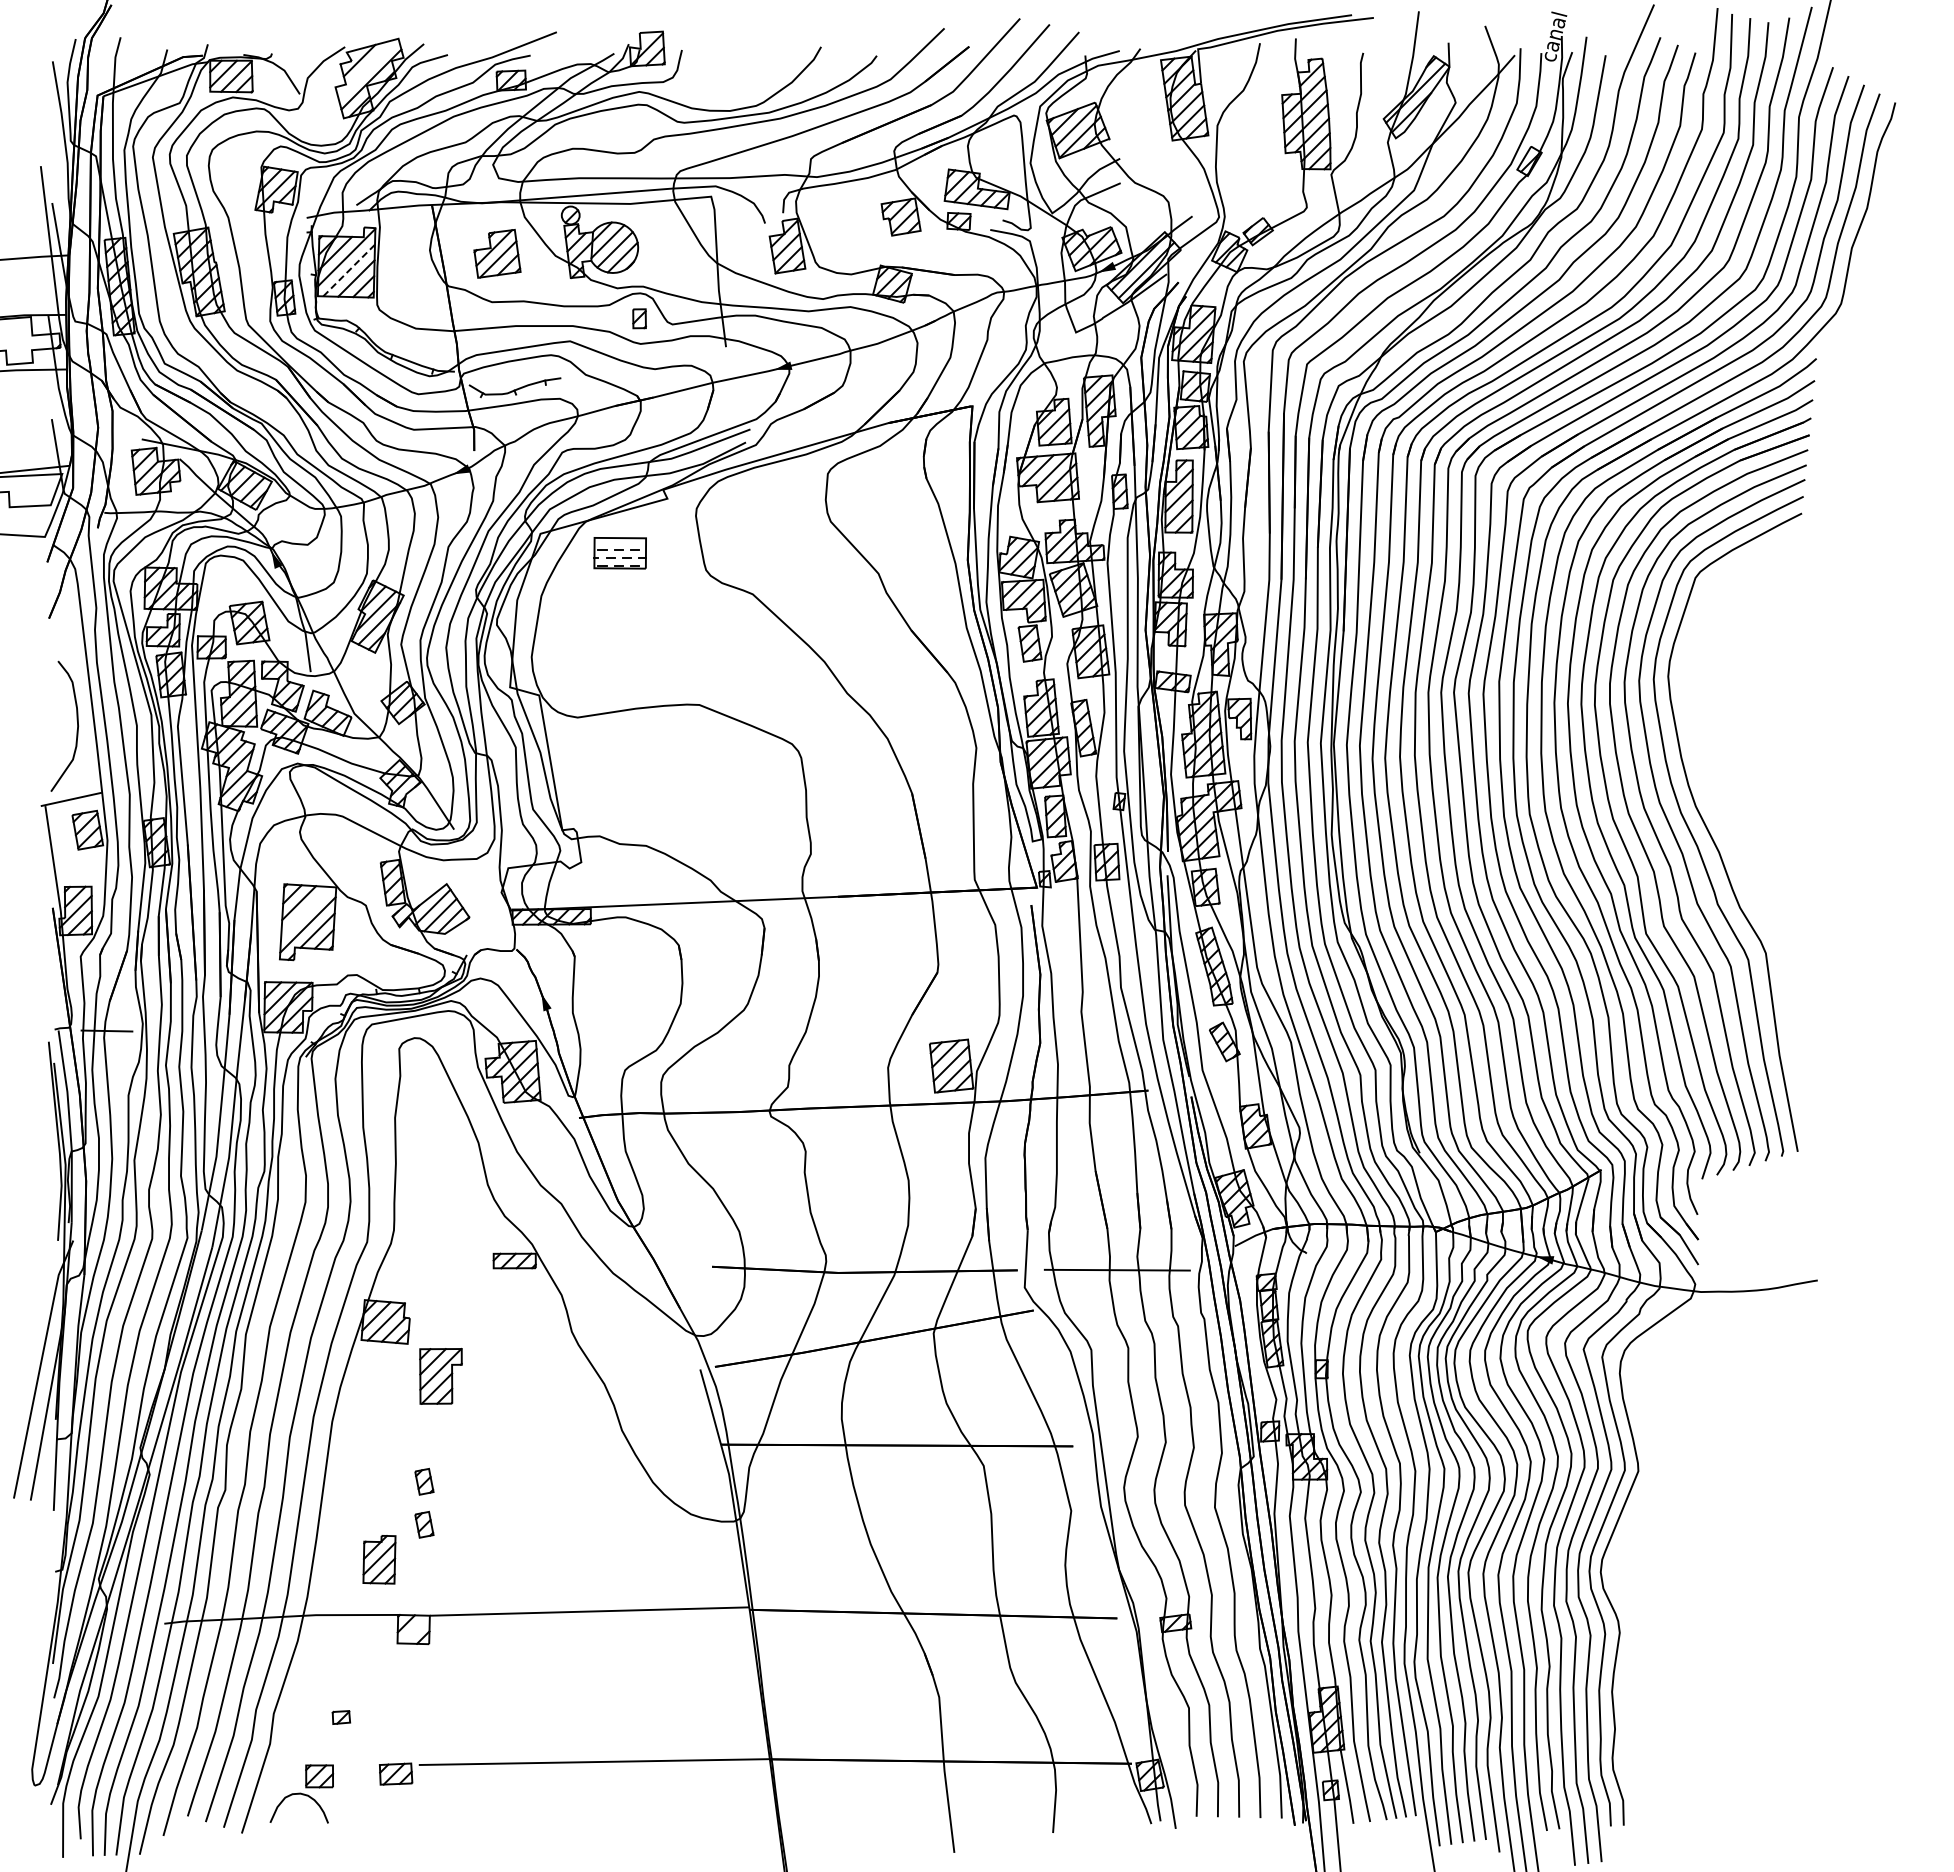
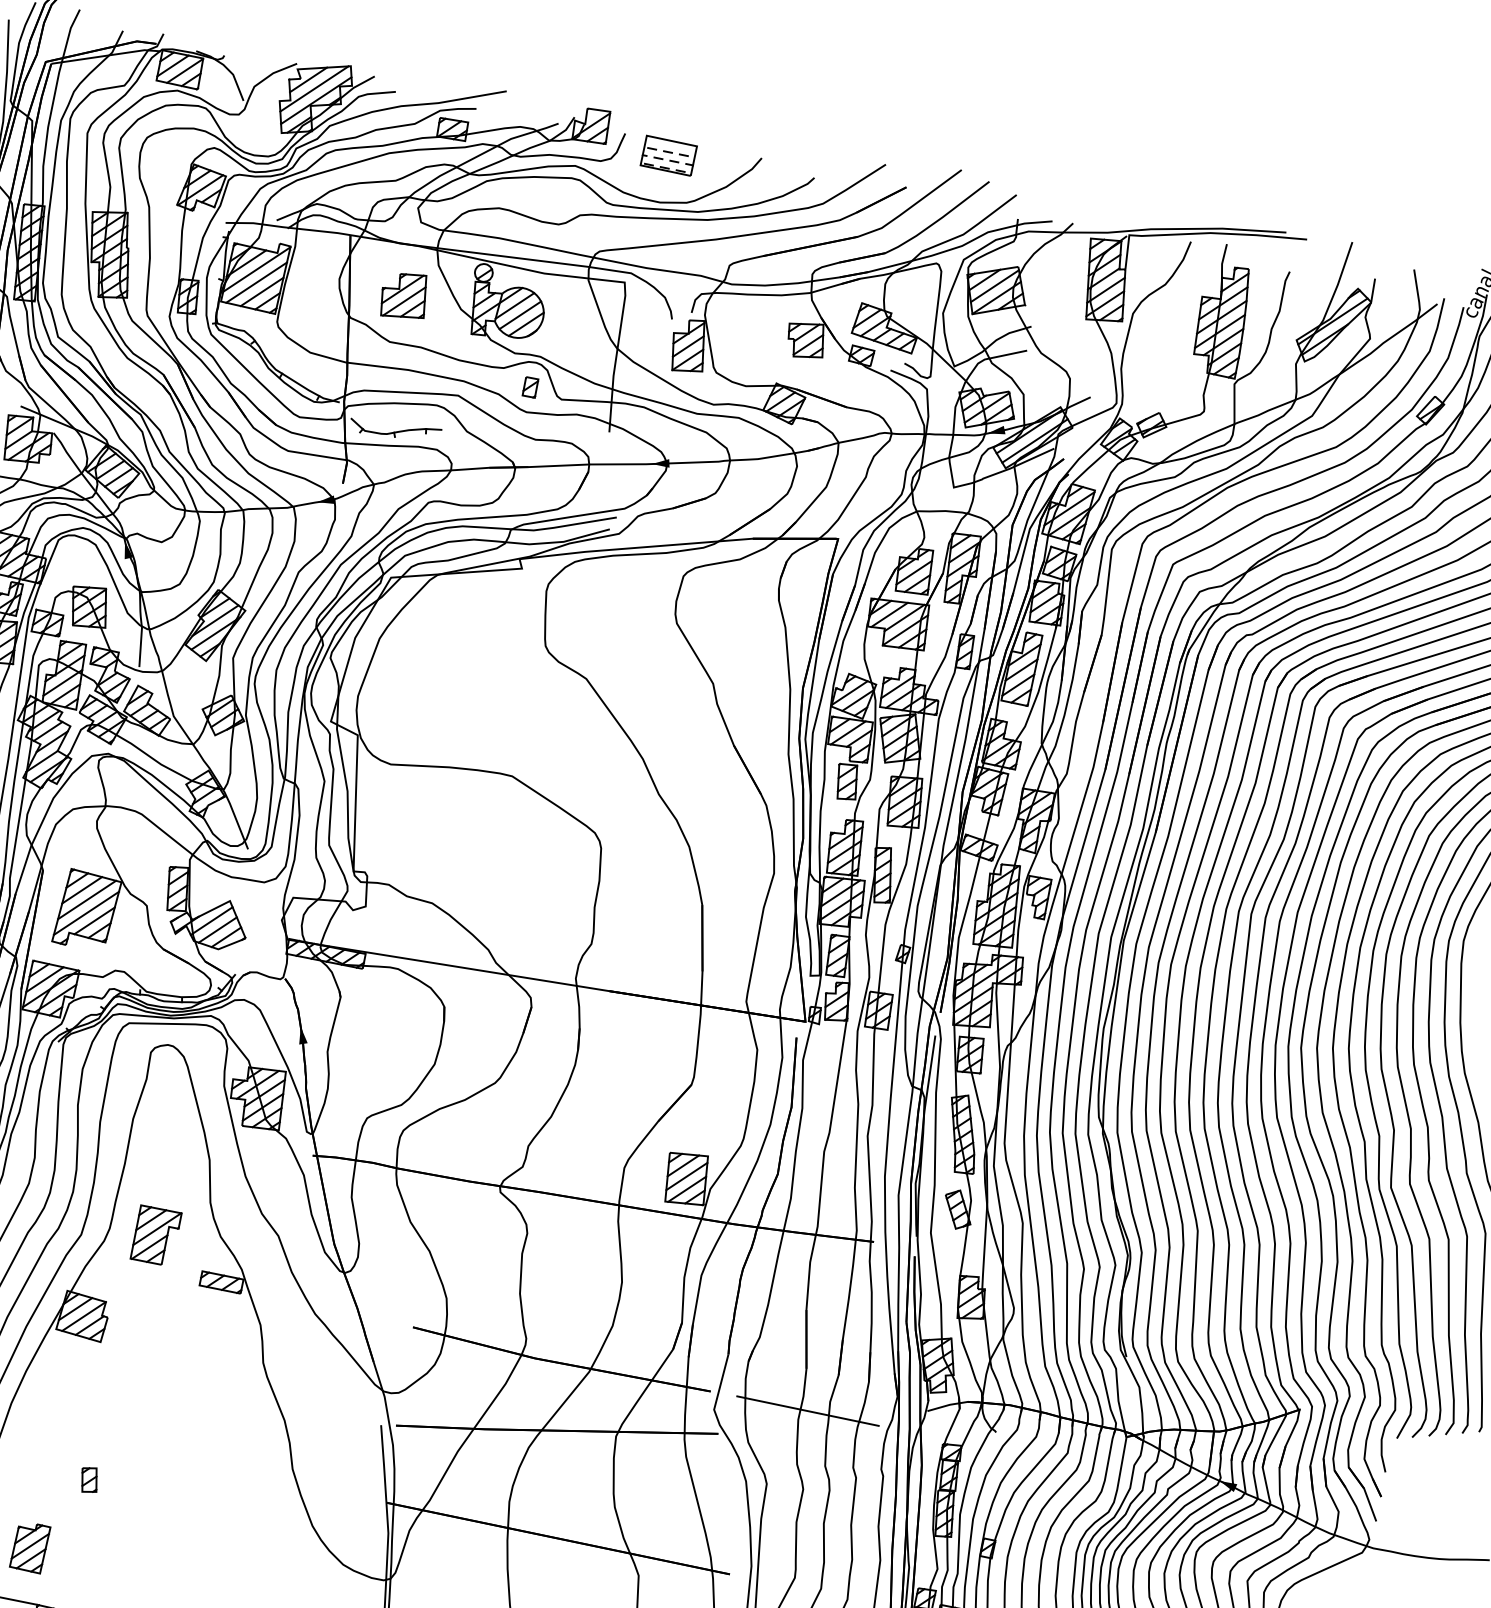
line: (367, 68) -> (314, 89), added
line: (349, 270) -> (256, 282), dashed -> solid
part: (619, 553) -> (668, 155), moved
line: (305, 911) -> (86, 899), added
part: (440, 1376) -> (155, 1235), moved
part: (424, 1524) -> (81, 1521), removed

